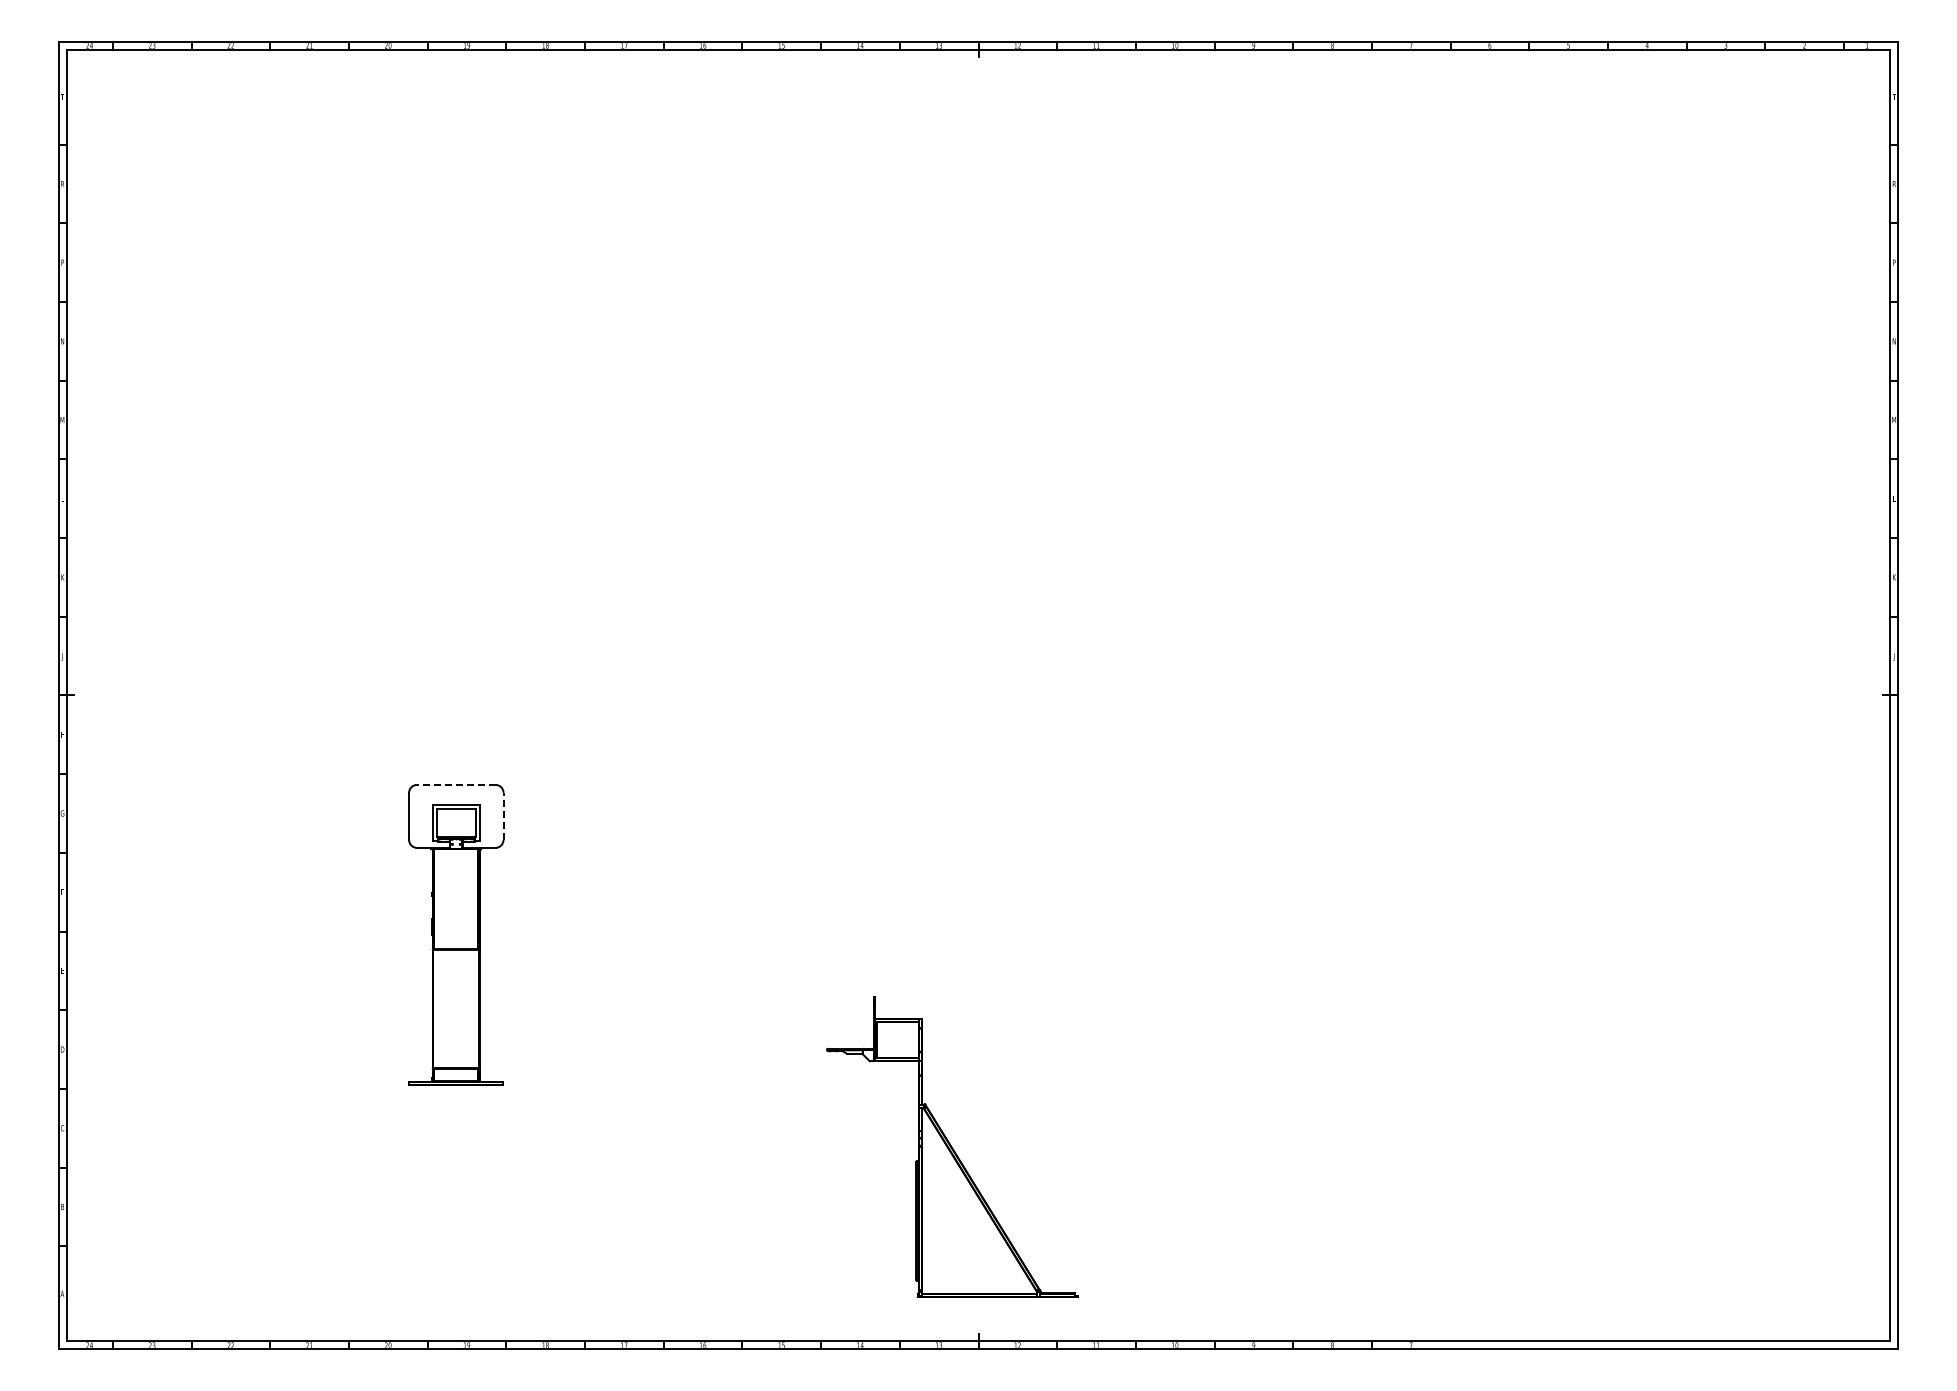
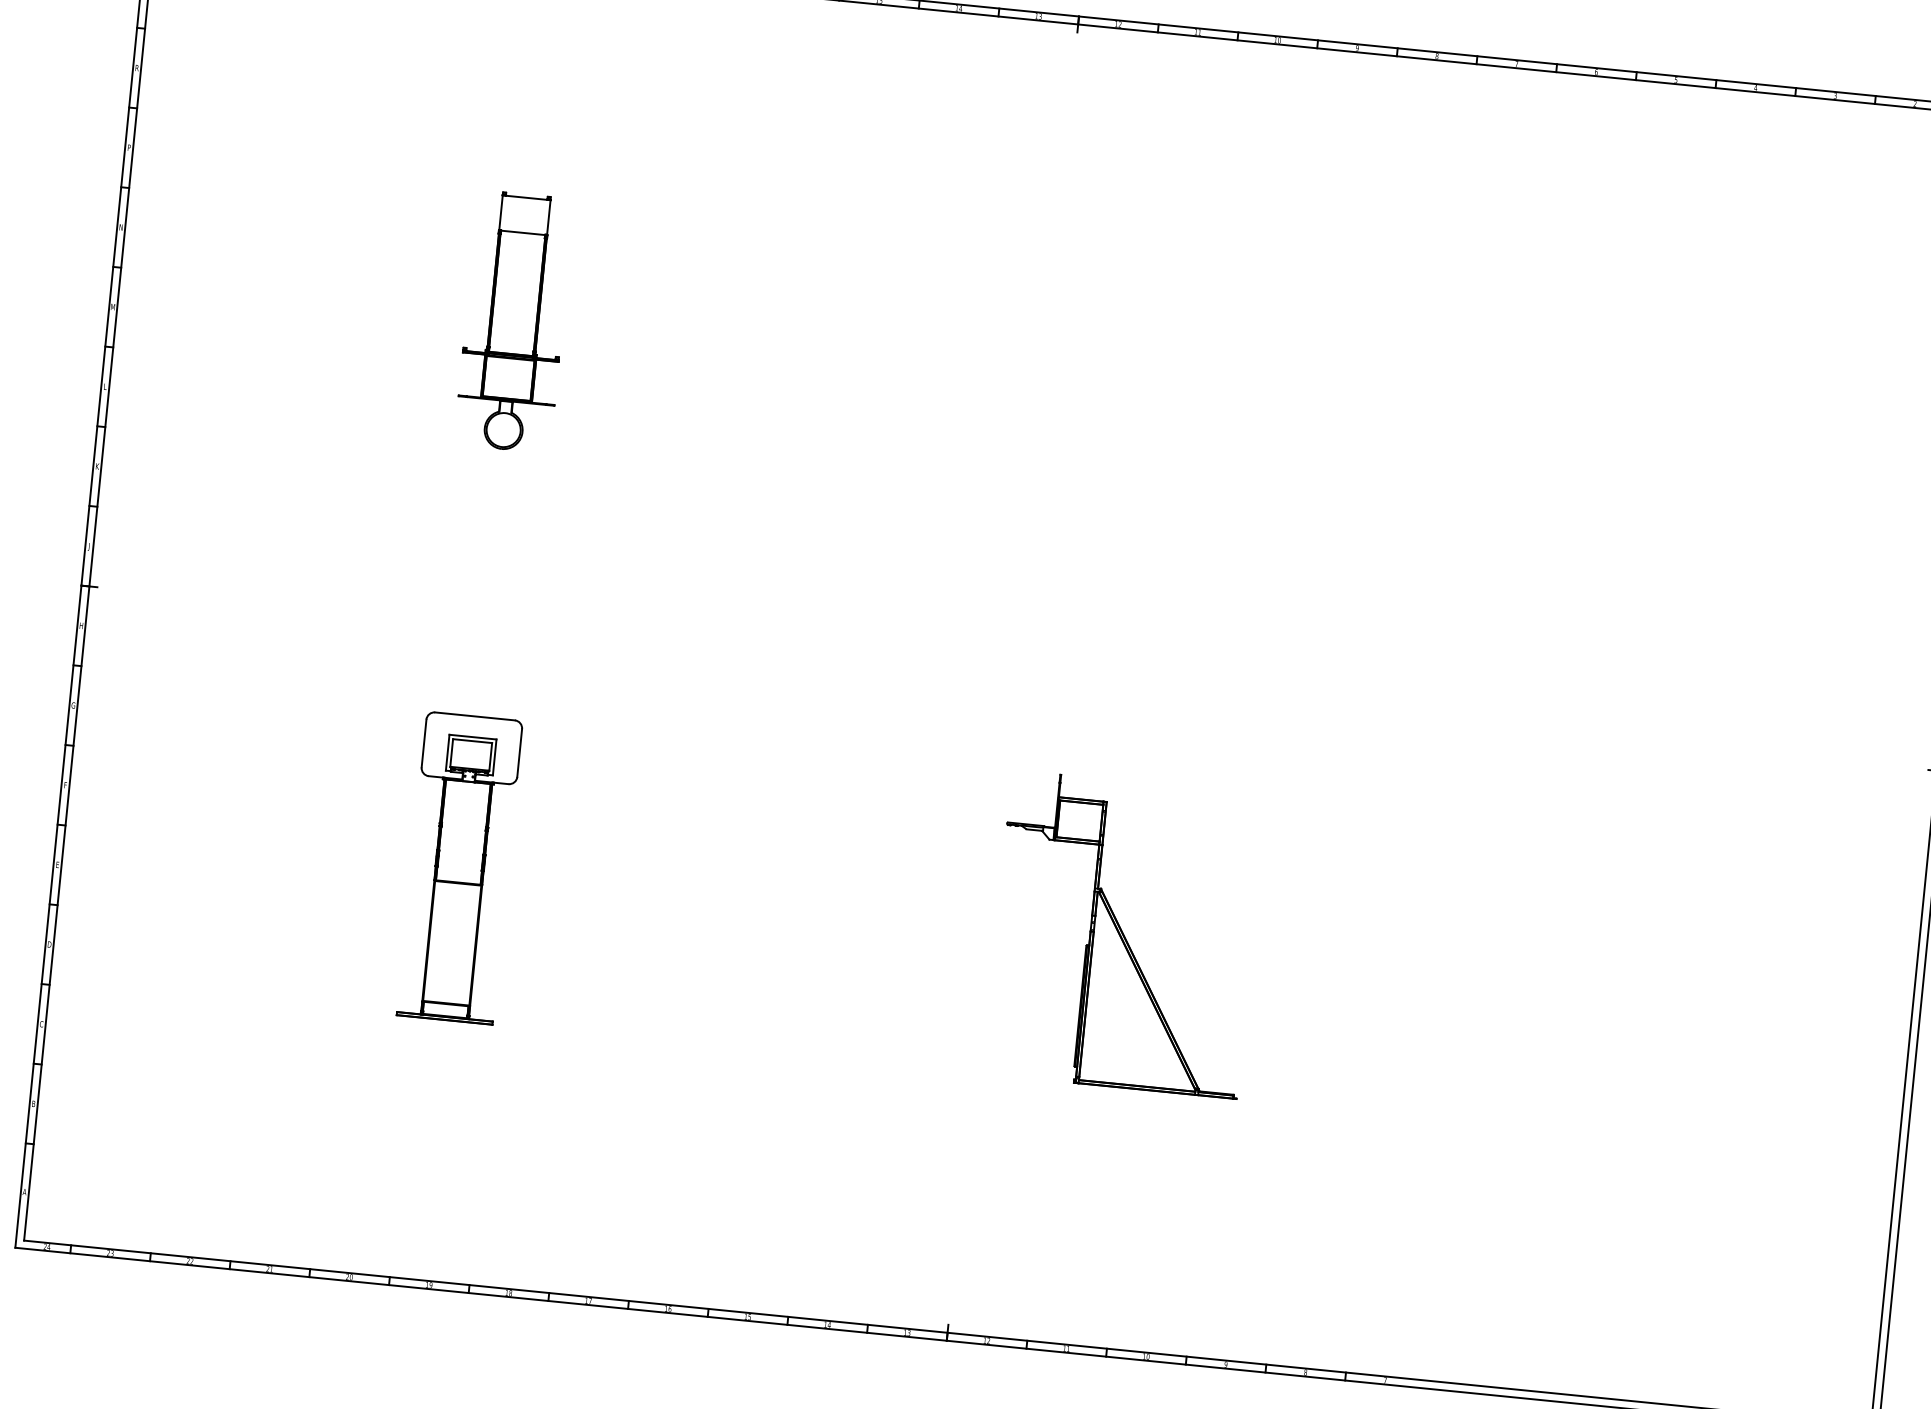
part: (456, 395) -> (514, 322), added
line: (455, 784) -> (474, 715), dashed -> solid
line: (503, 816) -> (519, 753), dashed -> solid
part: (952, 1146) -> (1124, 934), moved

